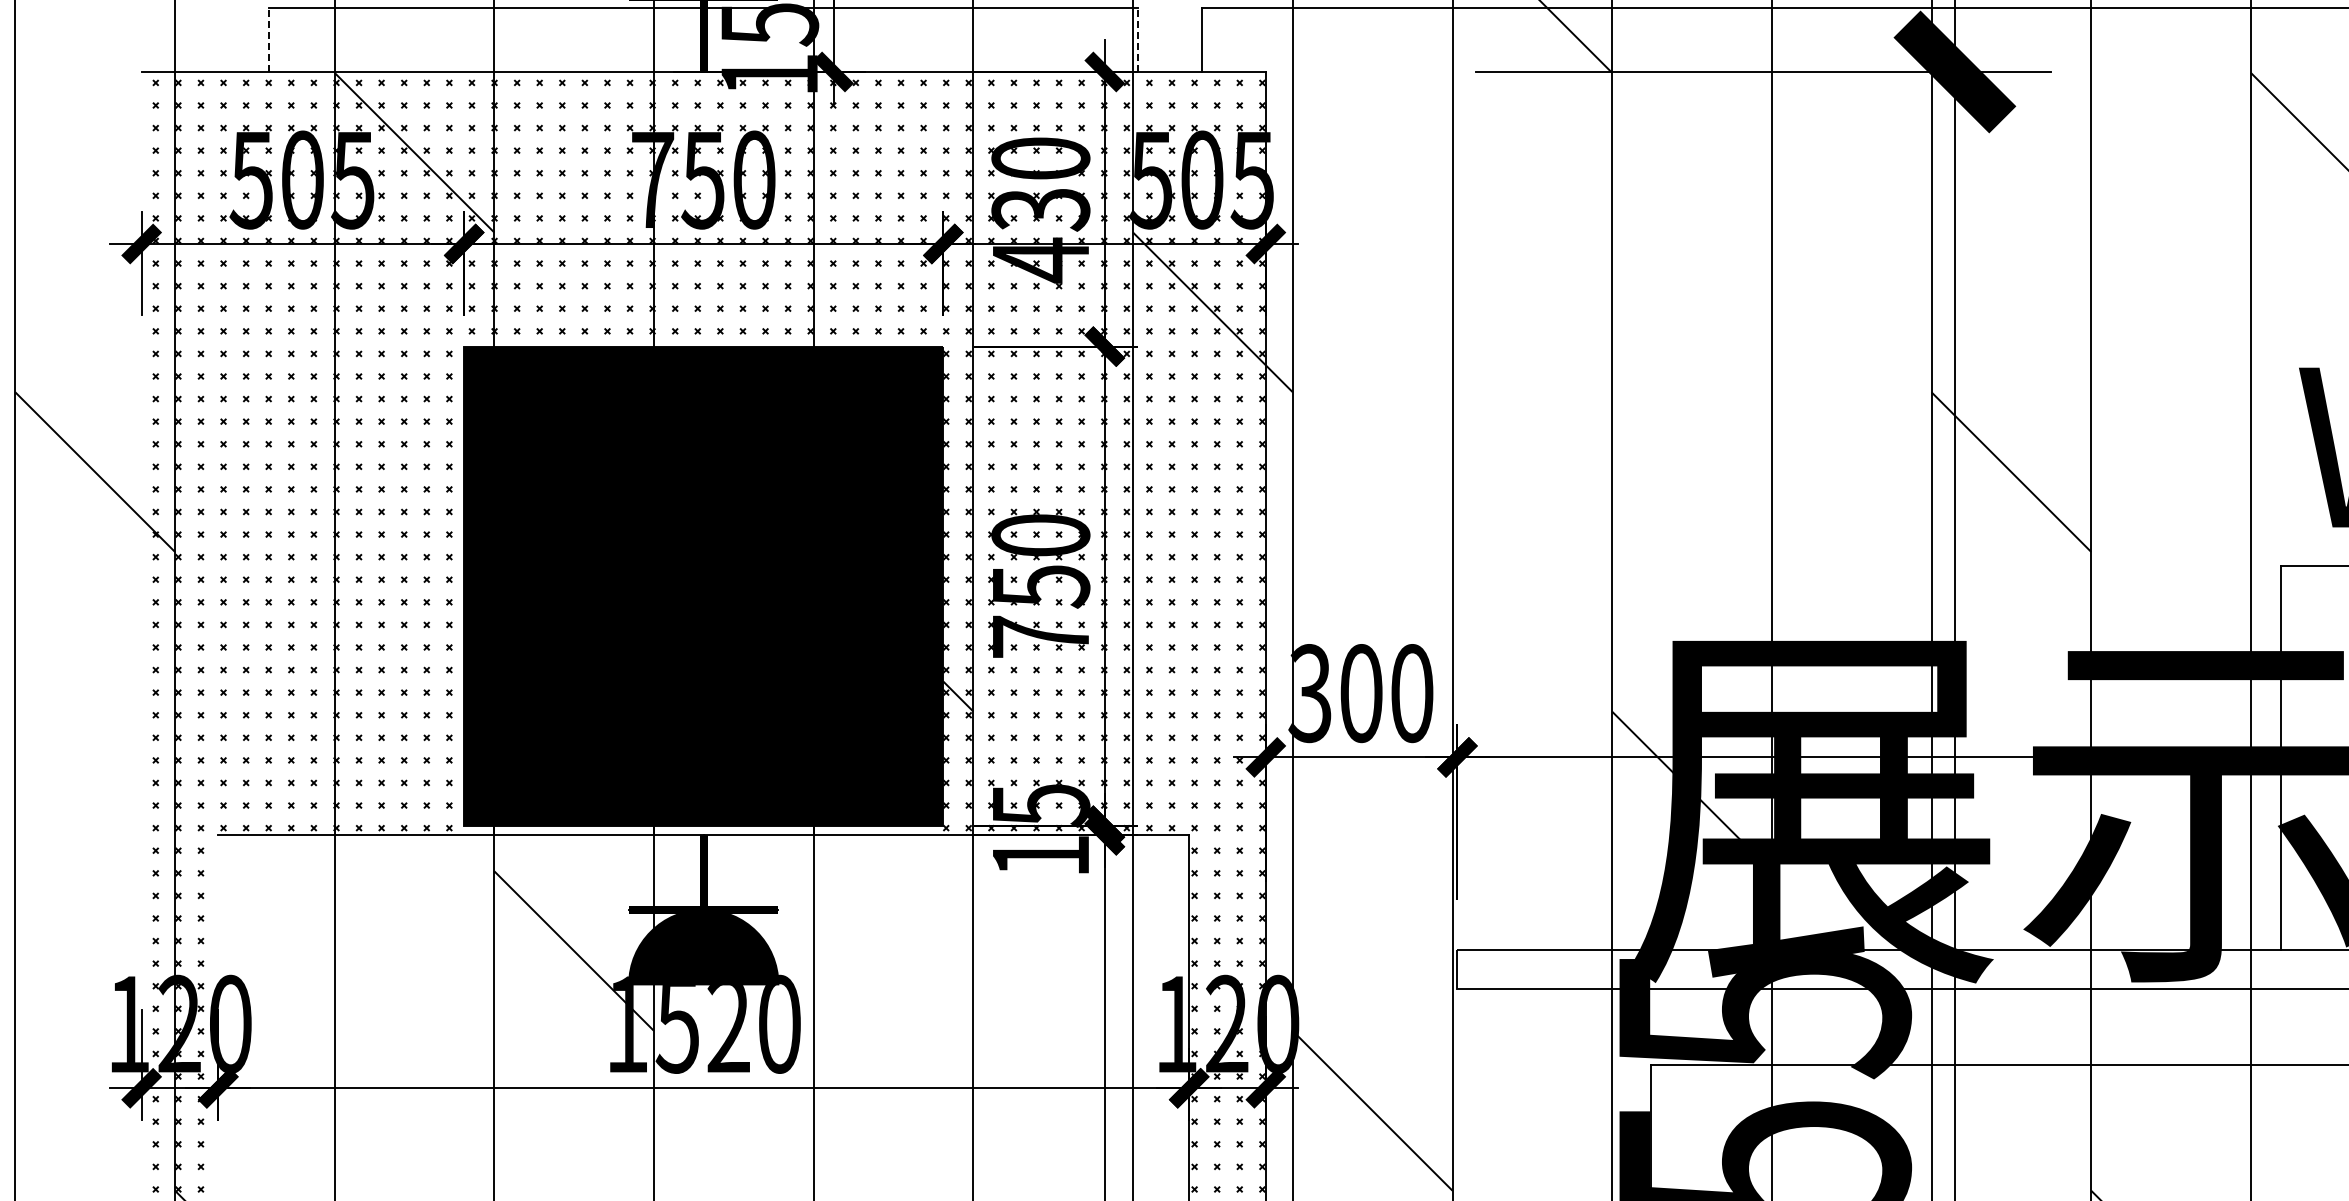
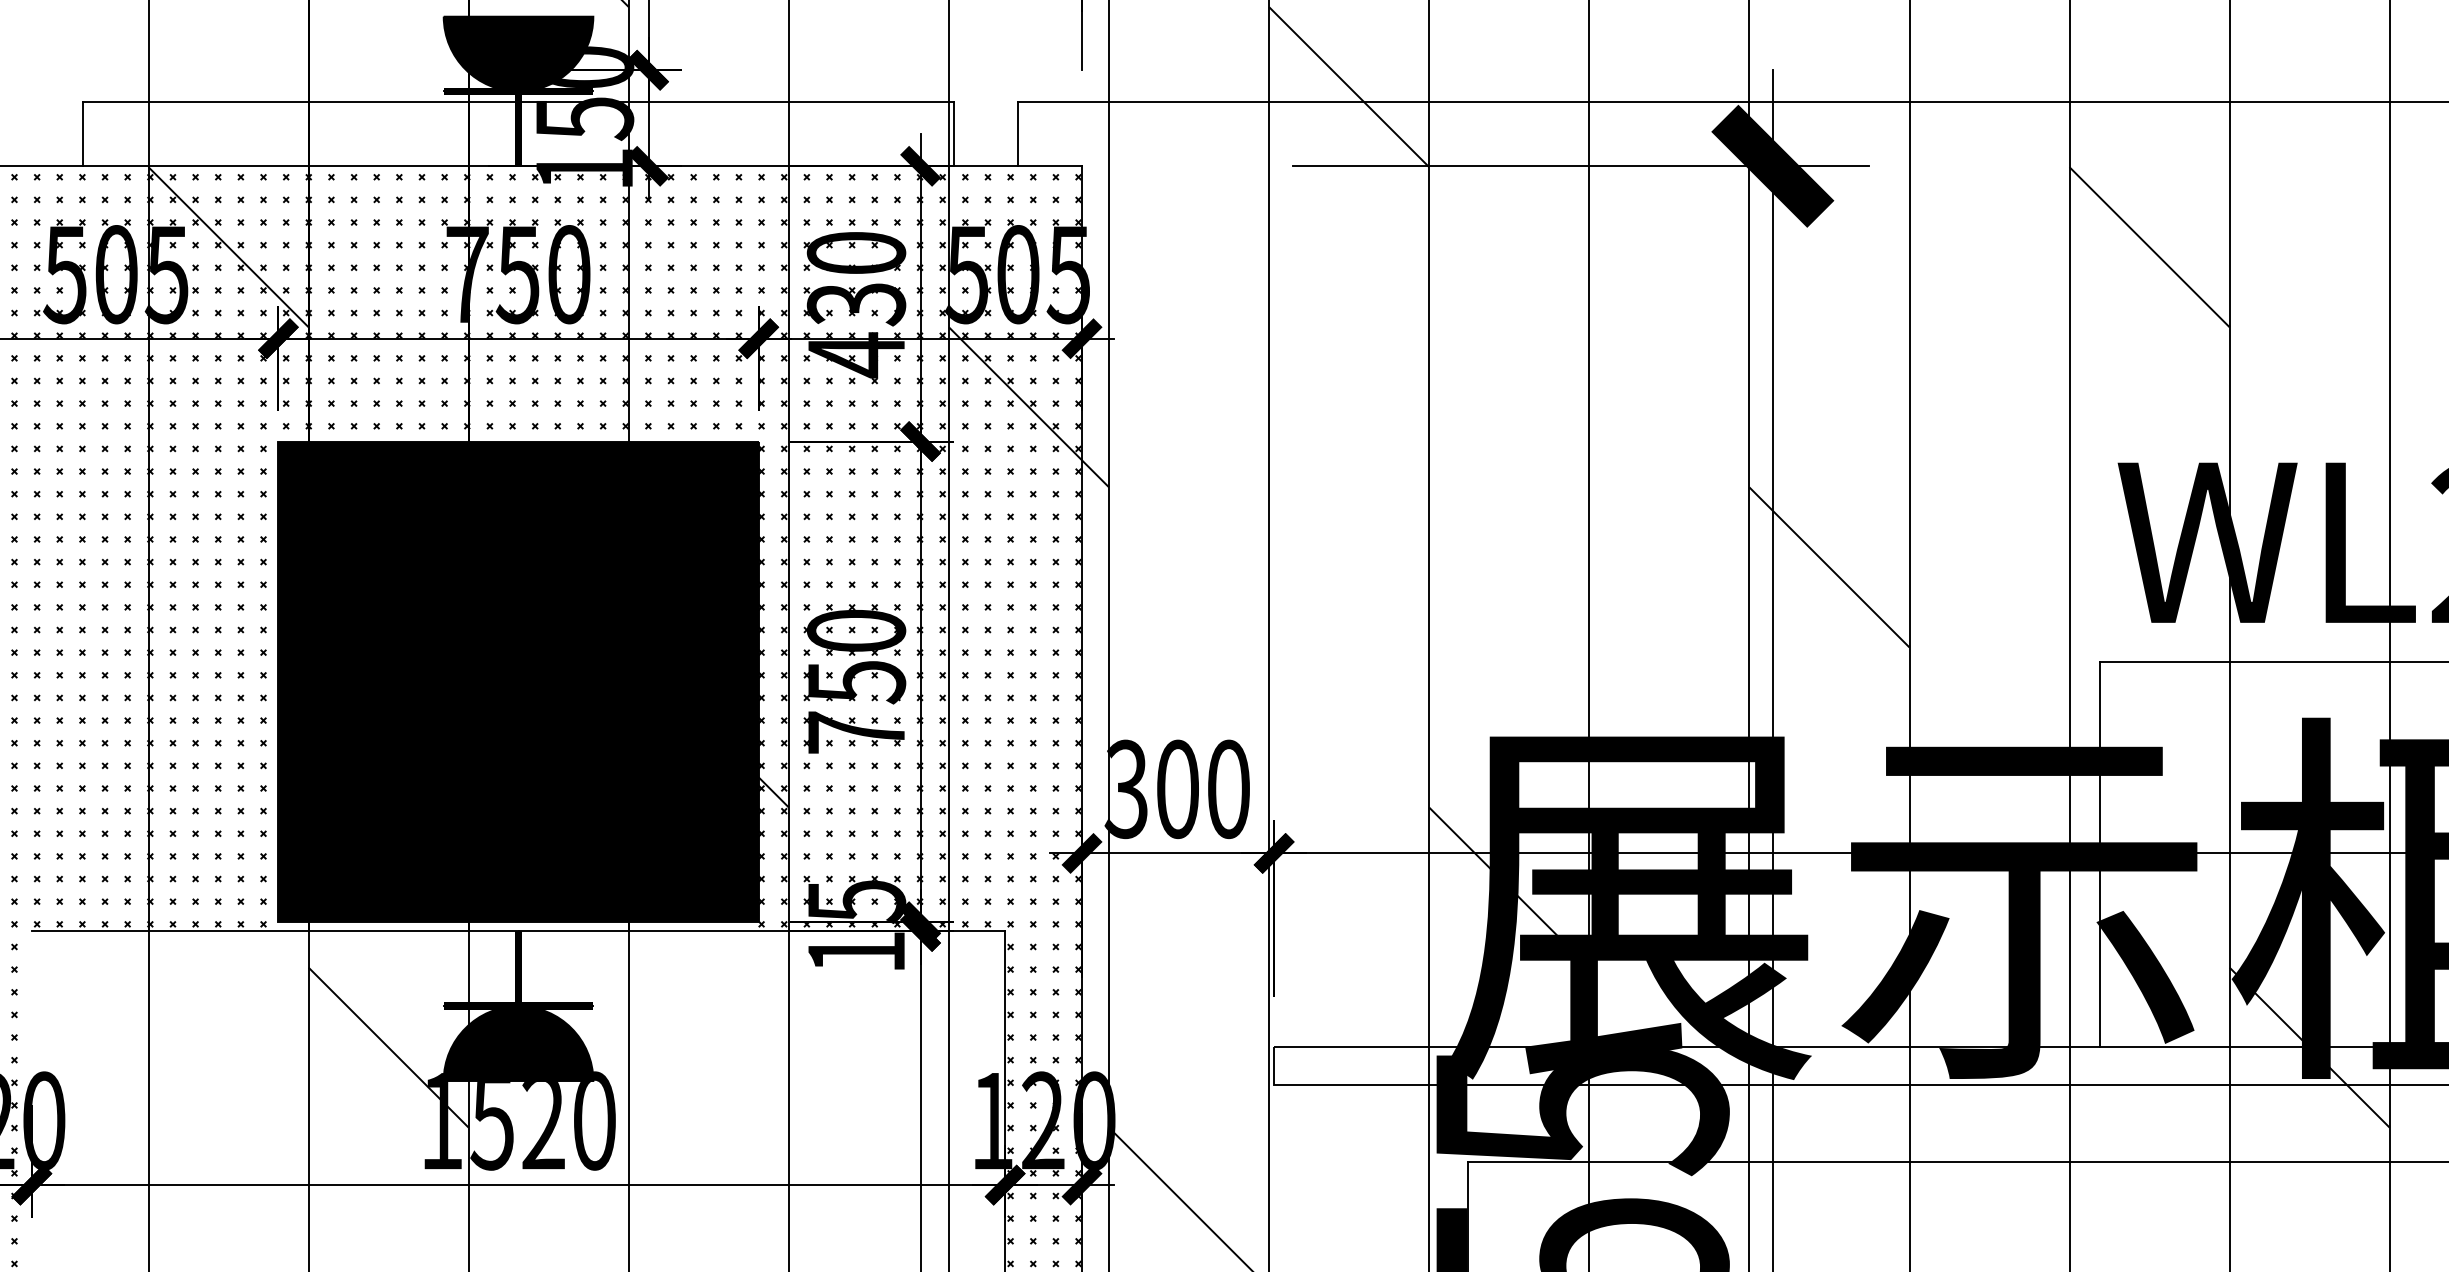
line: (269, 39) -> (83, 133), dashed -> solid
line: (1137, 39) -> (953, 133), dashed -> solid

